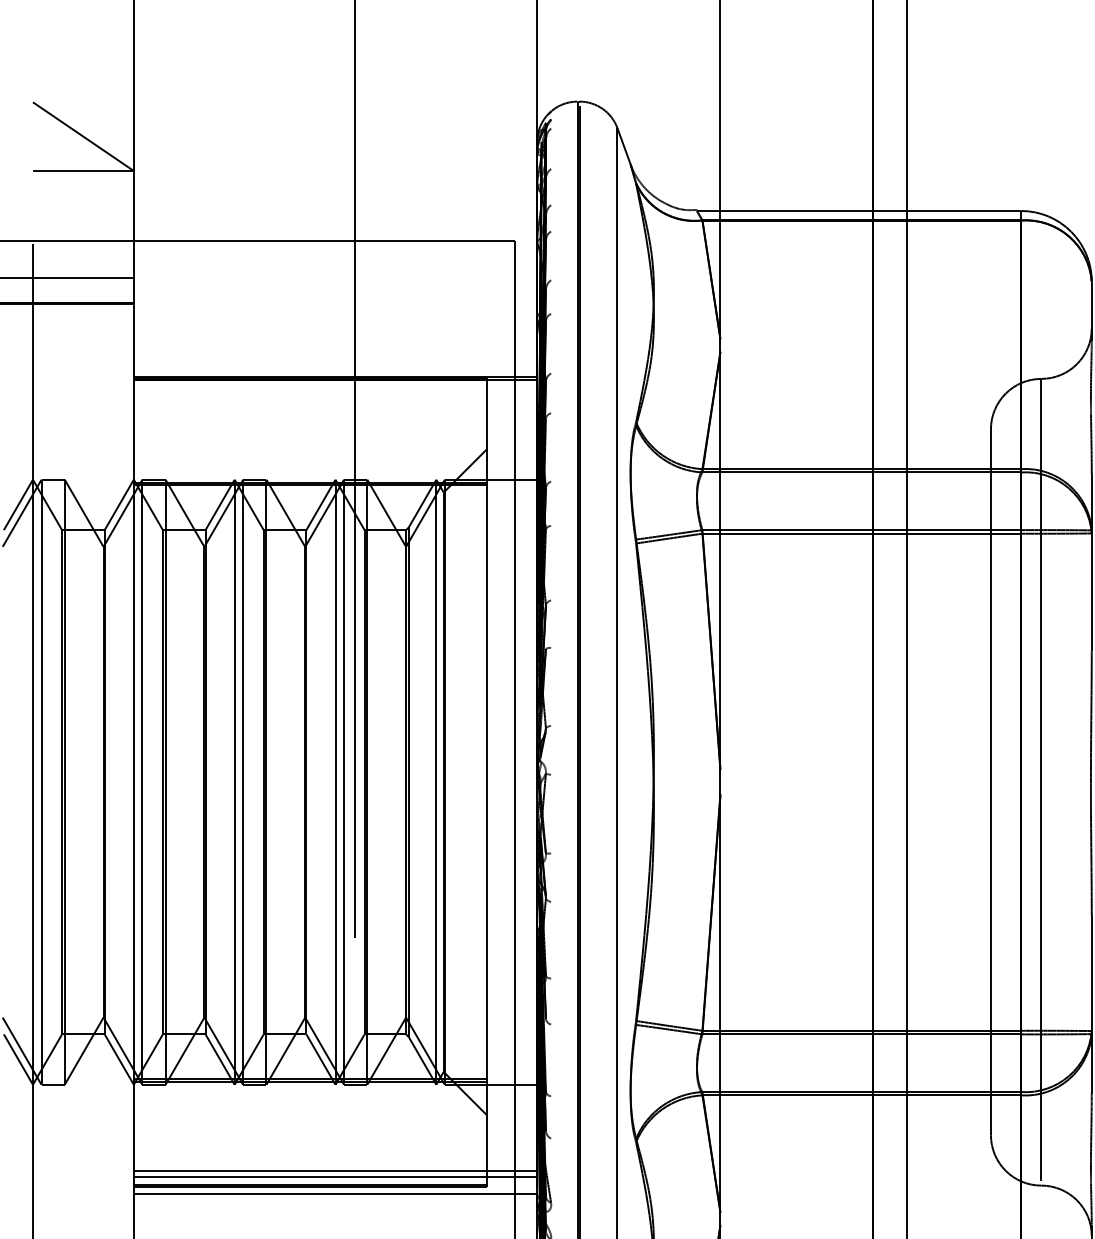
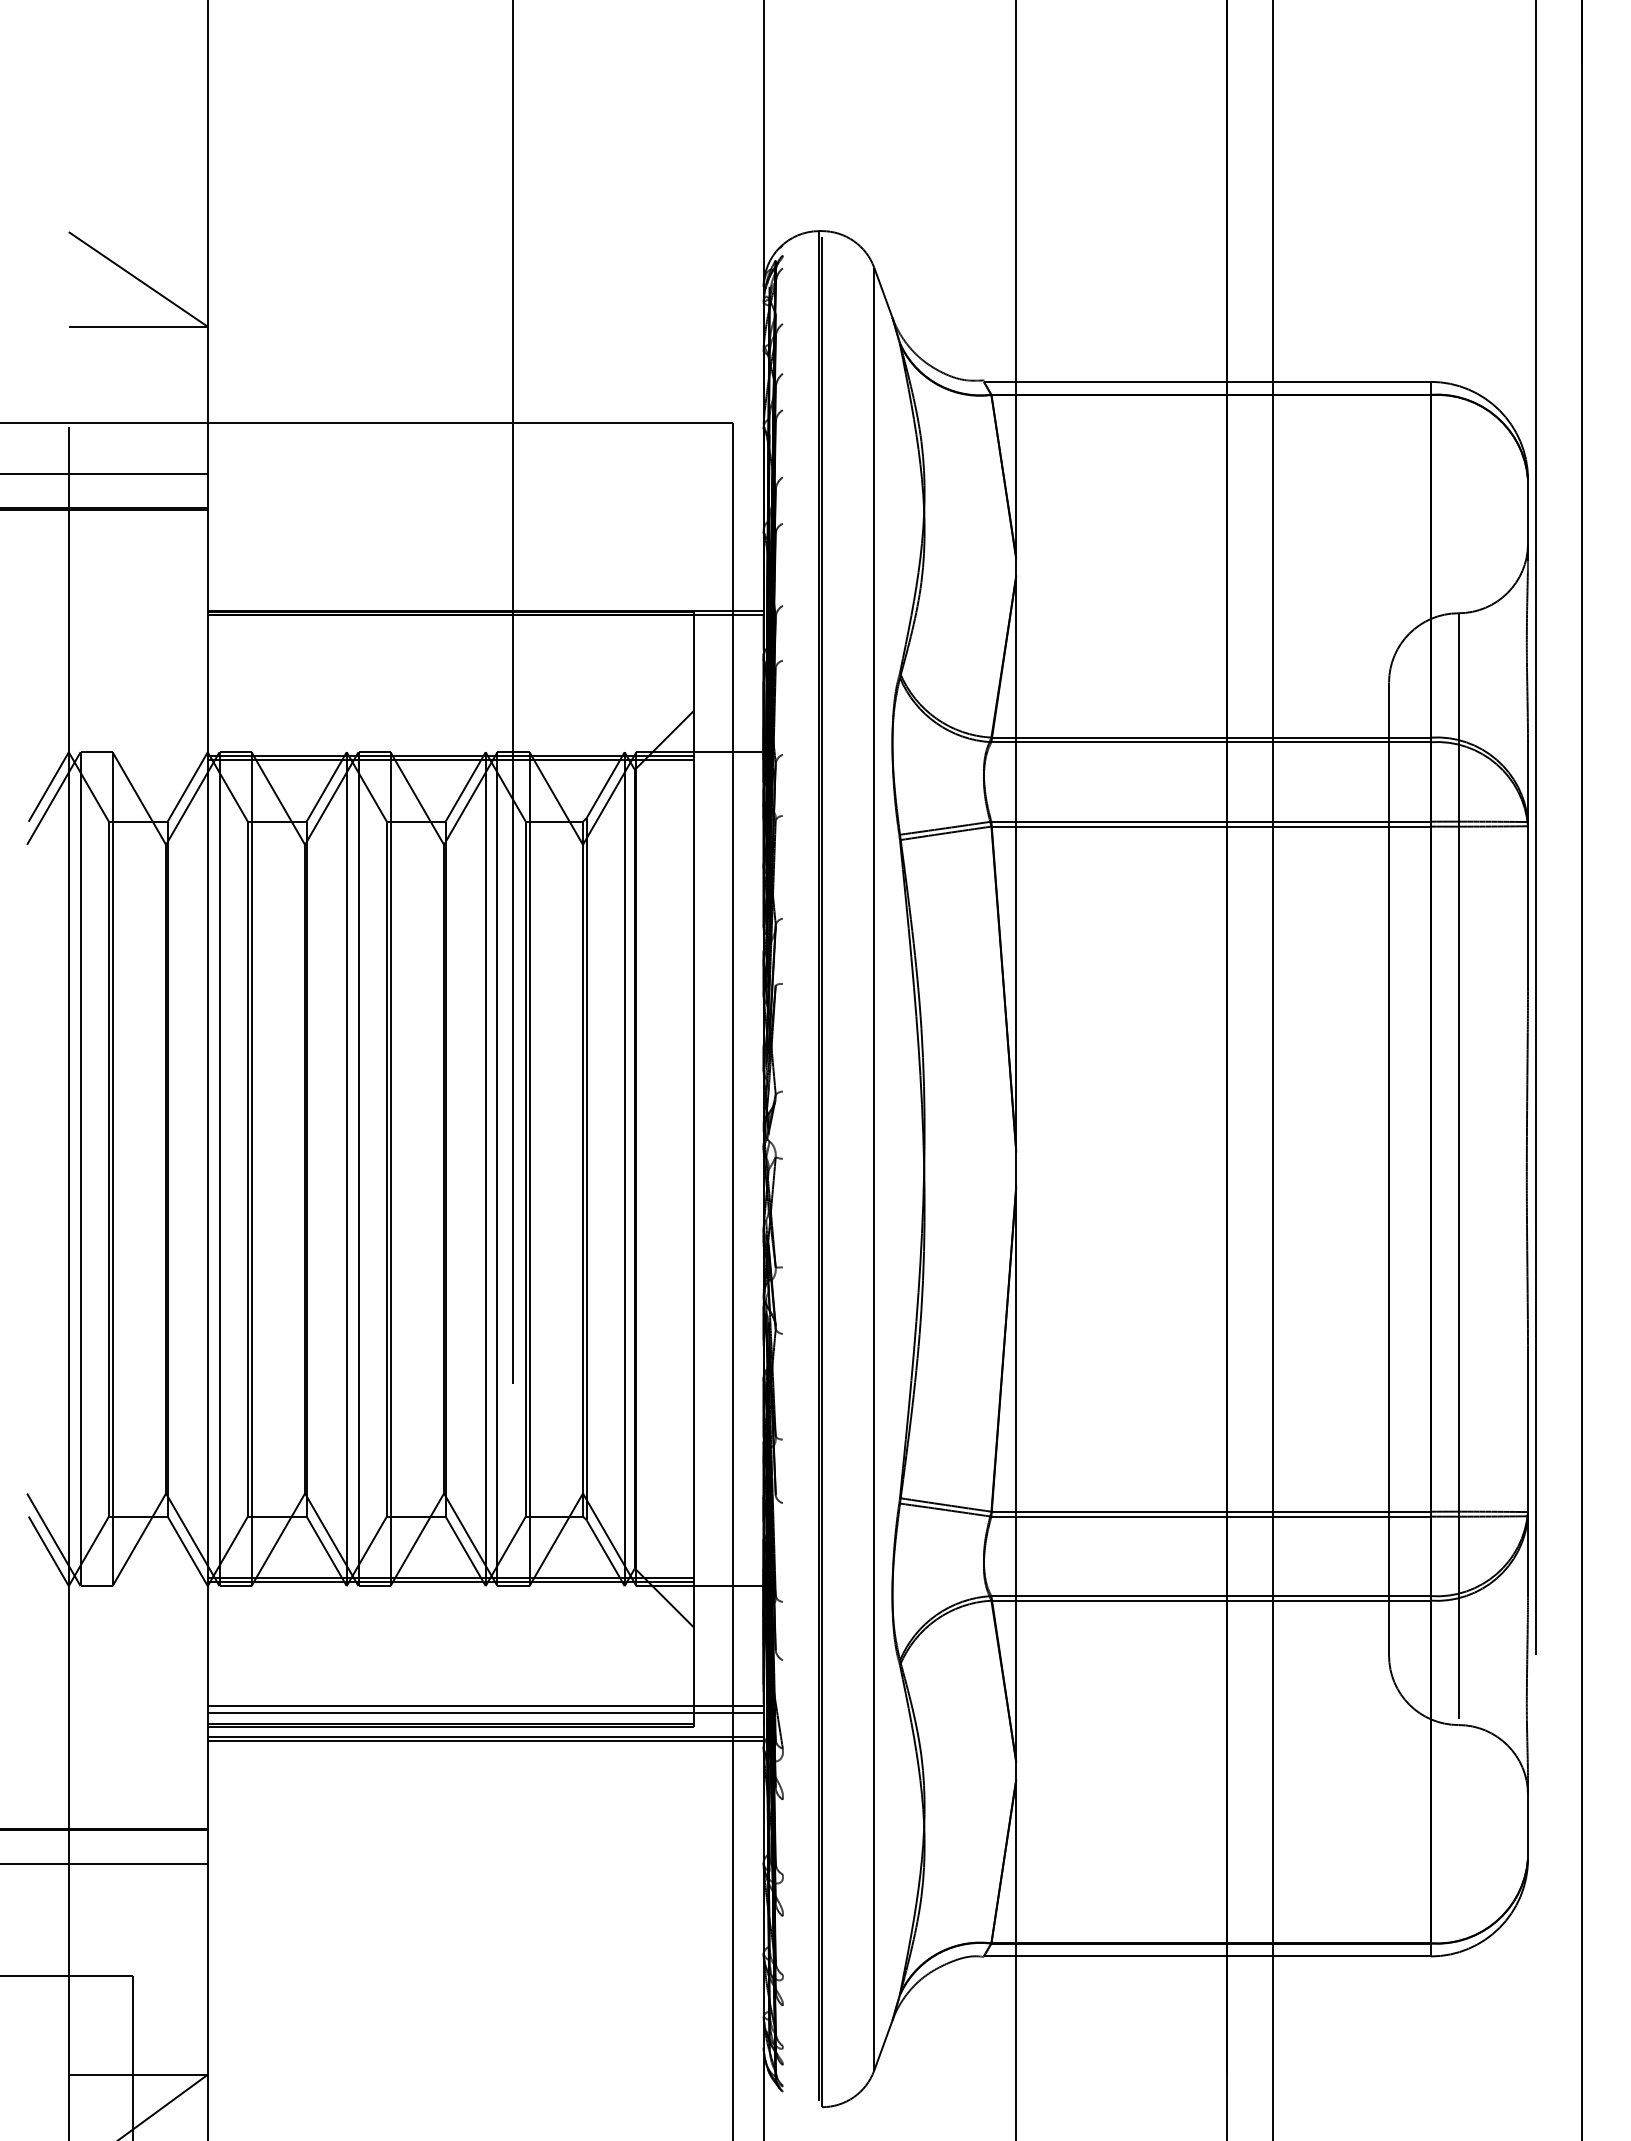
line: (335, 1196) -> (485, 1740), added

